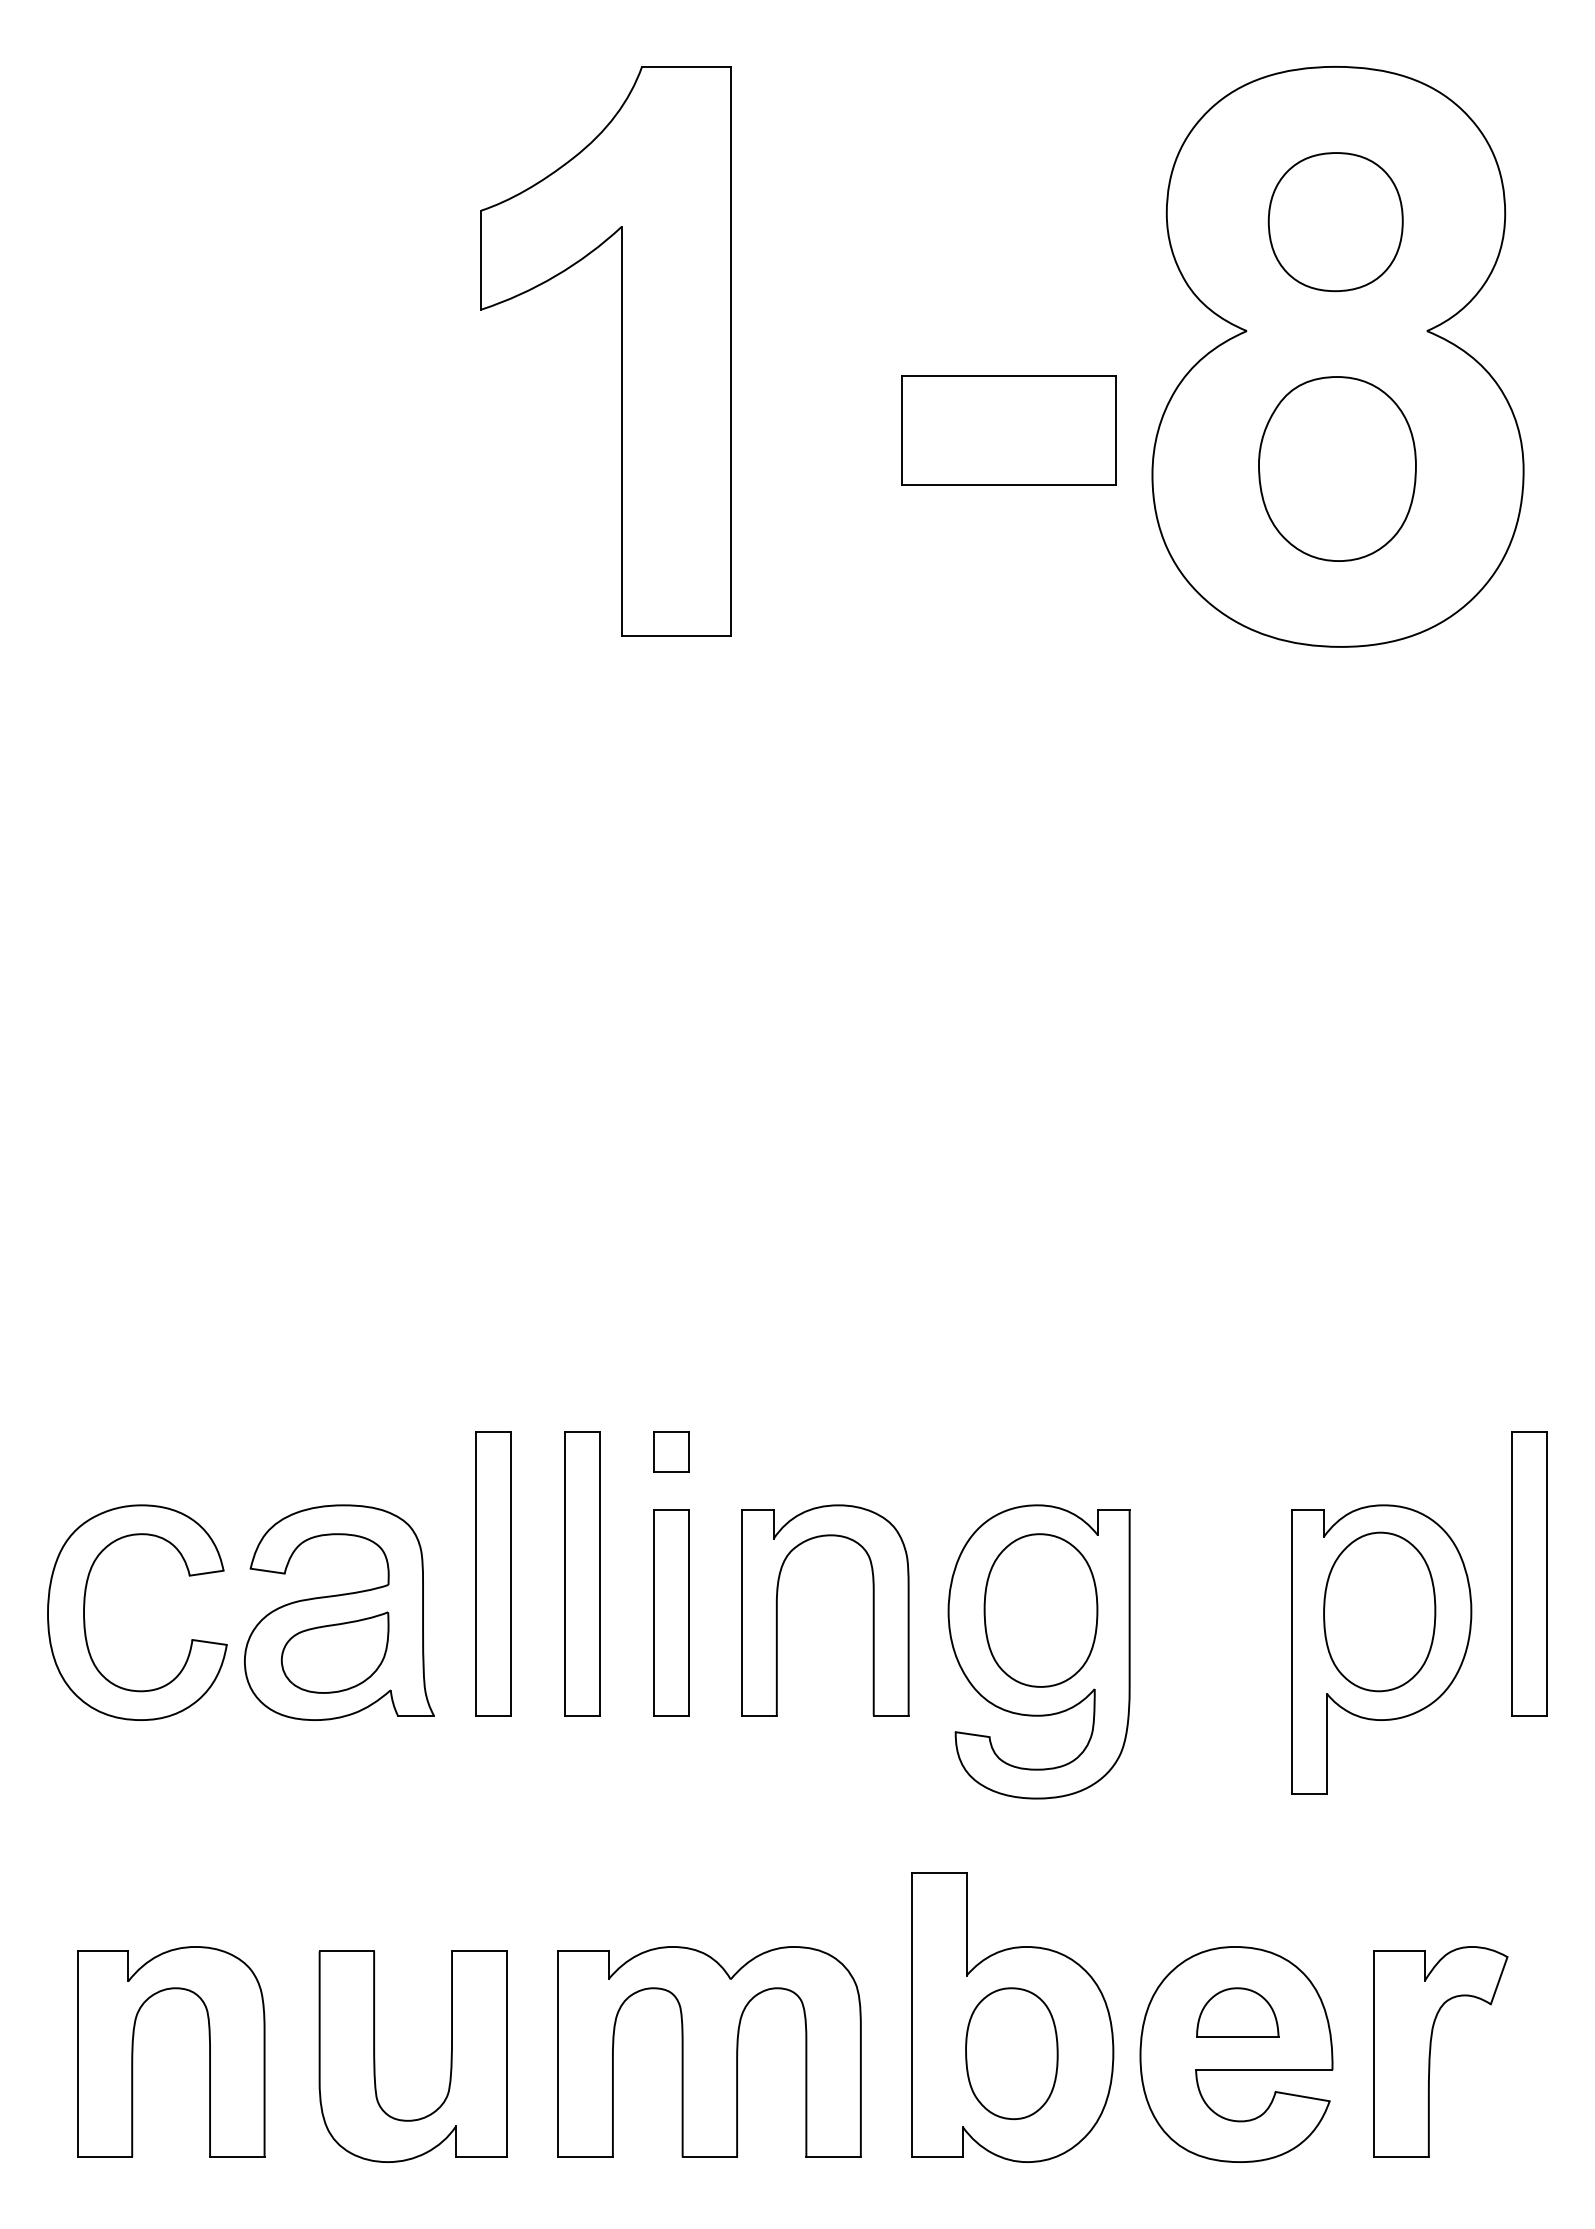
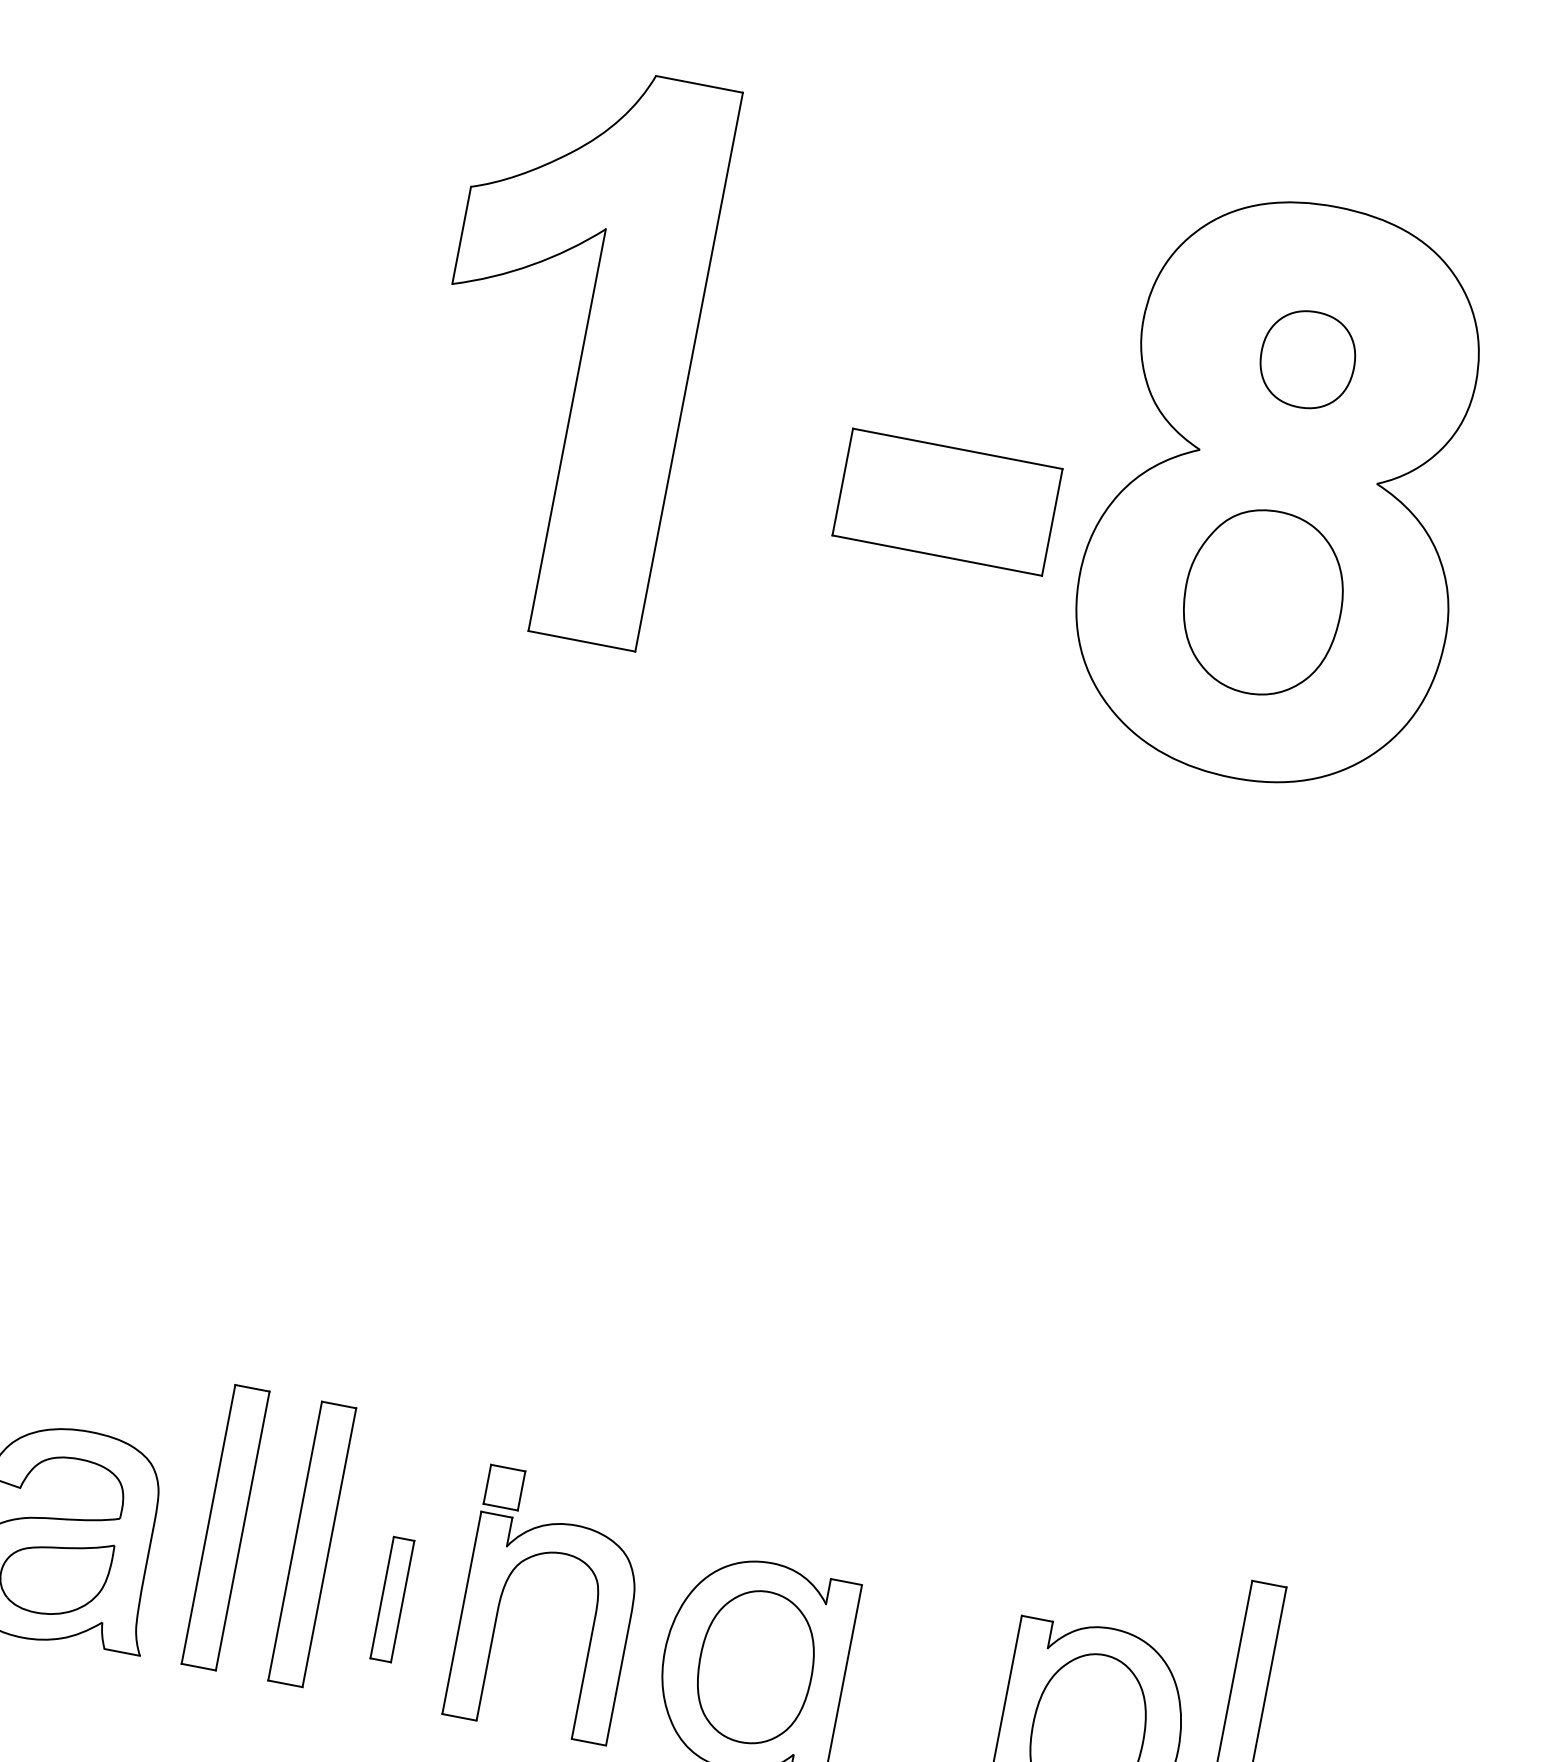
part: (1335, 222) -> (1307, 359), size x0.7
part: (671, 1451) -> (504, 1487), moved
part: (671, 1612) -> (392, 1599), size x0.6

